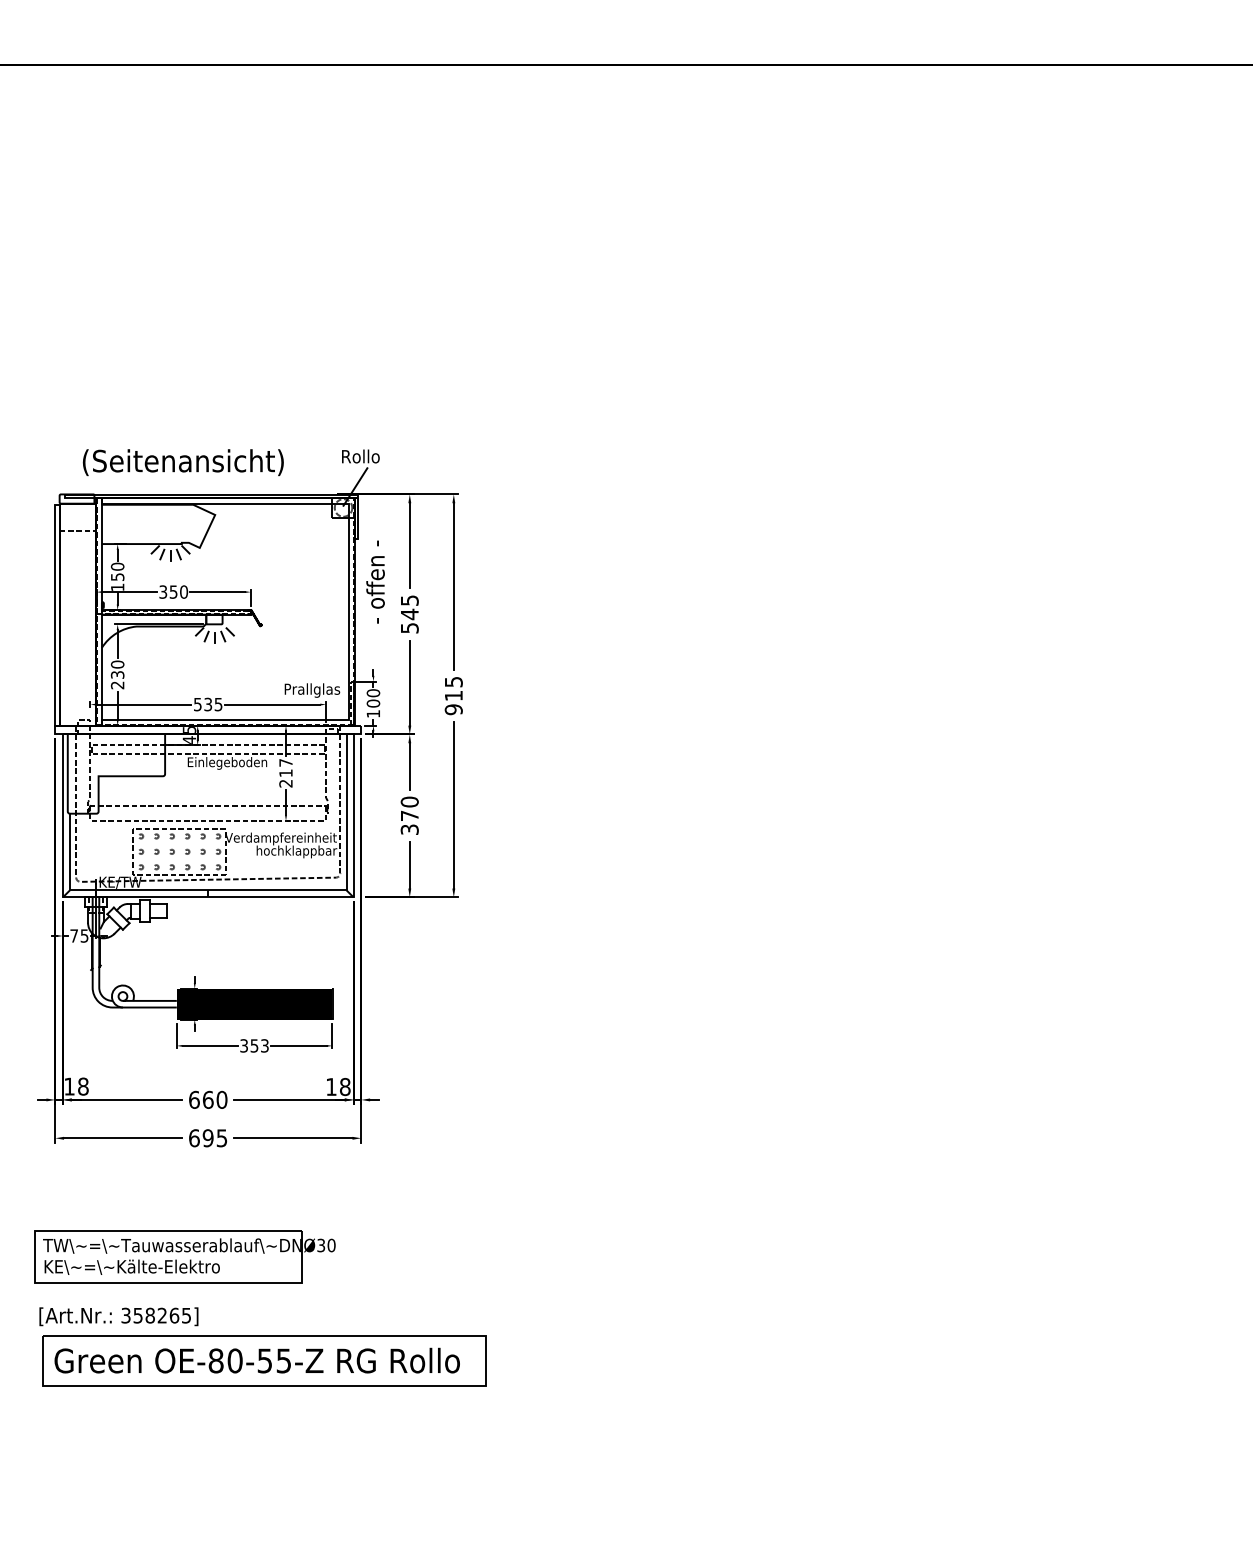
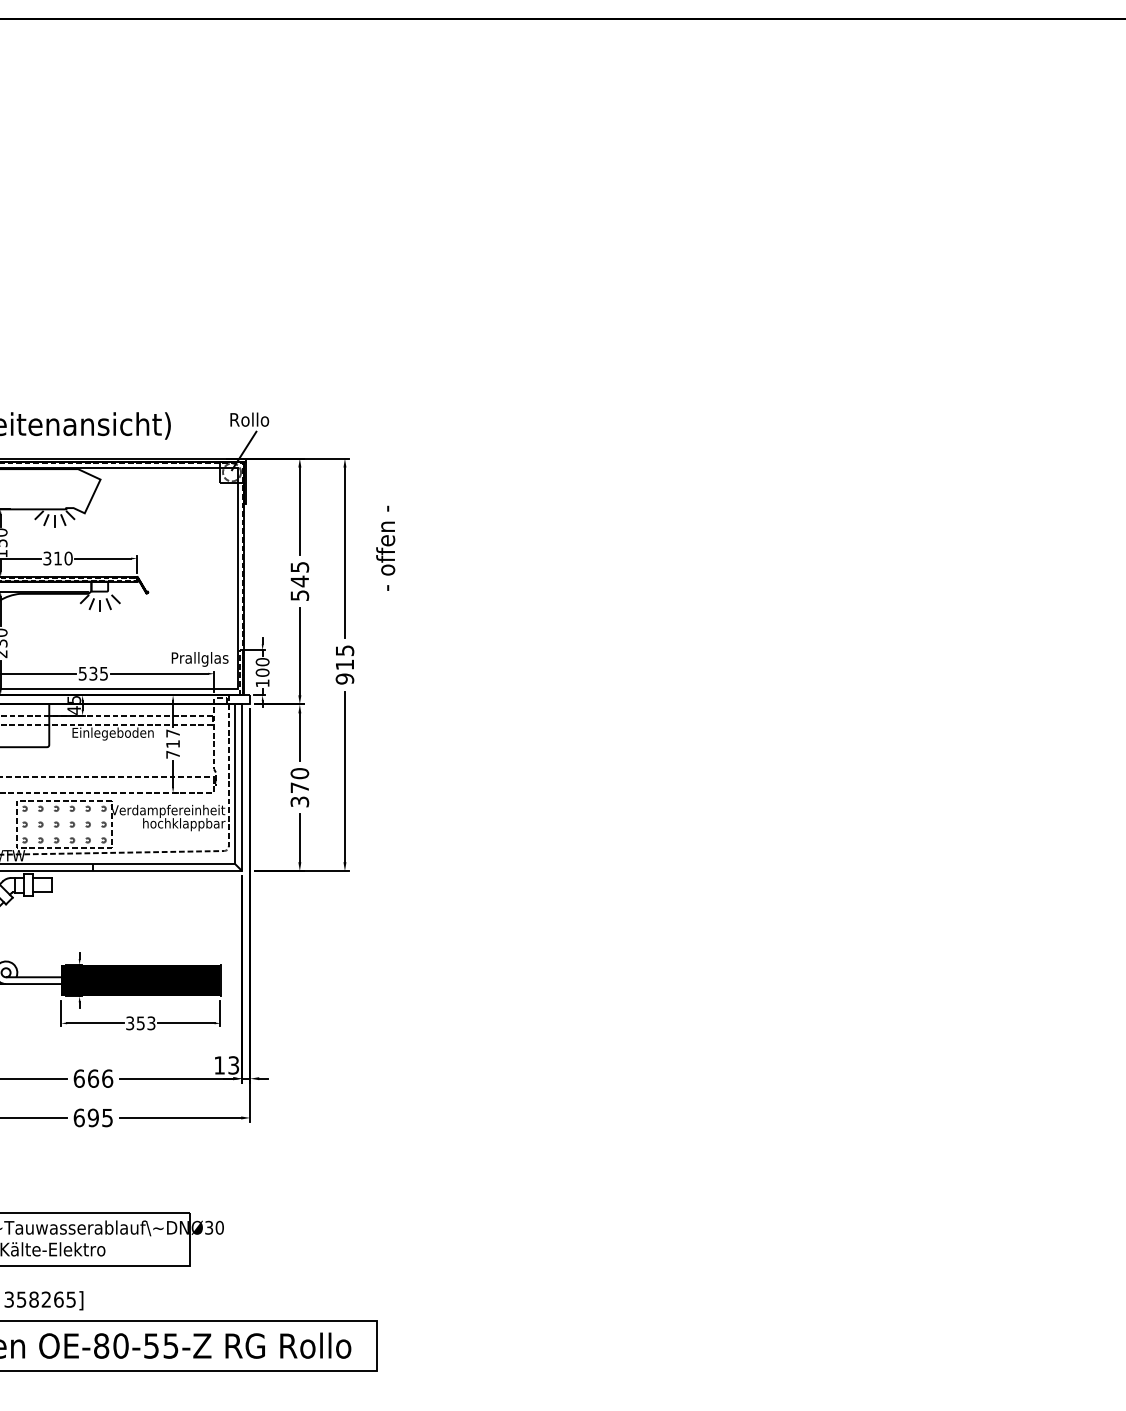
text: (375, 581) -> (385, 547), moved
text: (173, 591) -> (57, 557), 350 -> 310
text: (285, 783) -> (172, 754), 217 -> 717
text: (345, 1087) -> (234, 1065), 18 -> 13
text: (221, 1099) -> (107, 1078), 660 -> 666

